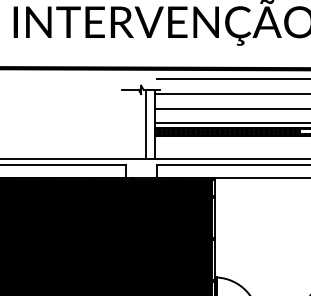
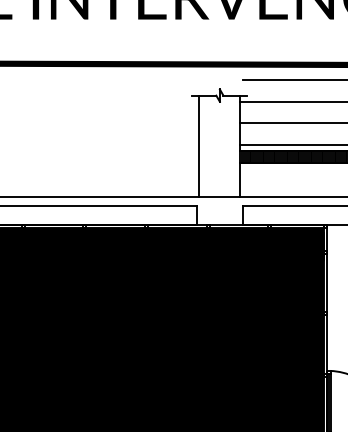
line: (145, 124) -> (198, 146), moved

